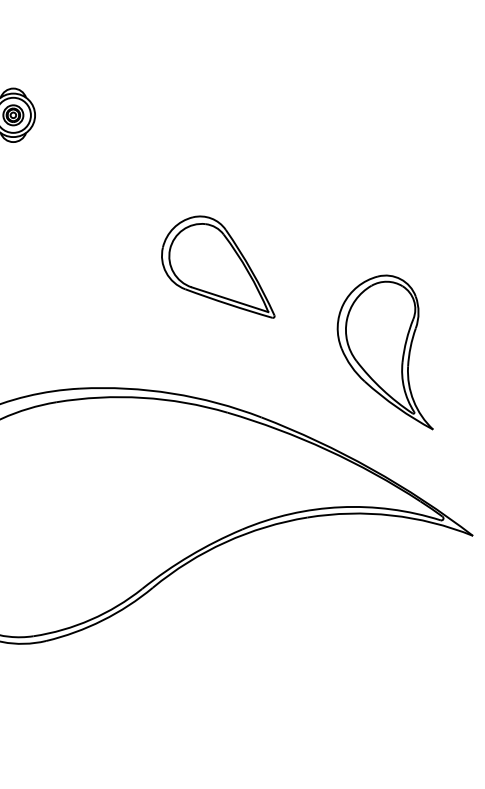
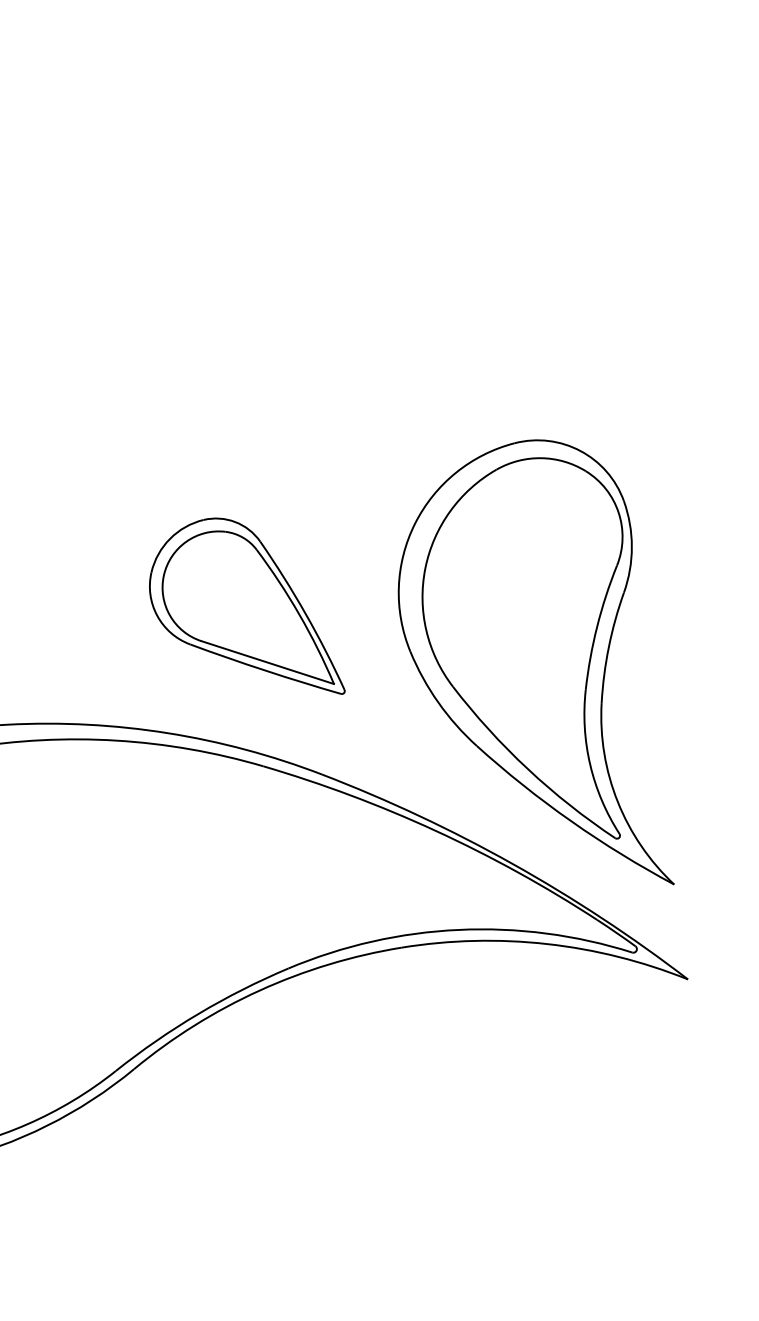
part: (218, 266) -> (247, 605), moved
part: (385, 352) -> (536, 662), size x1.67

